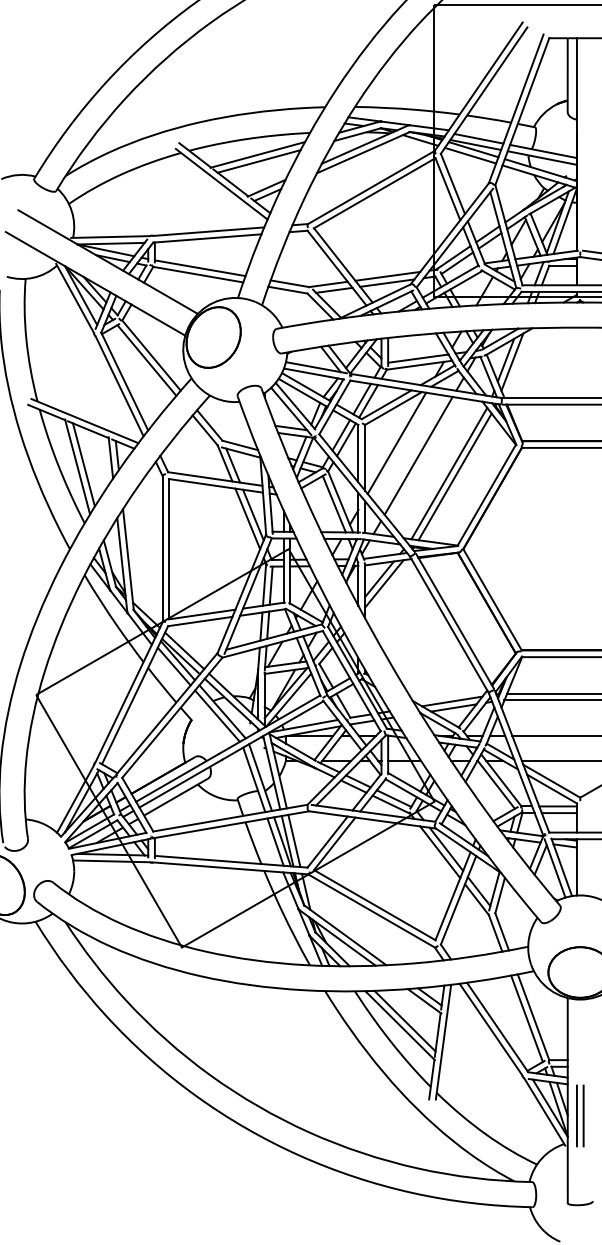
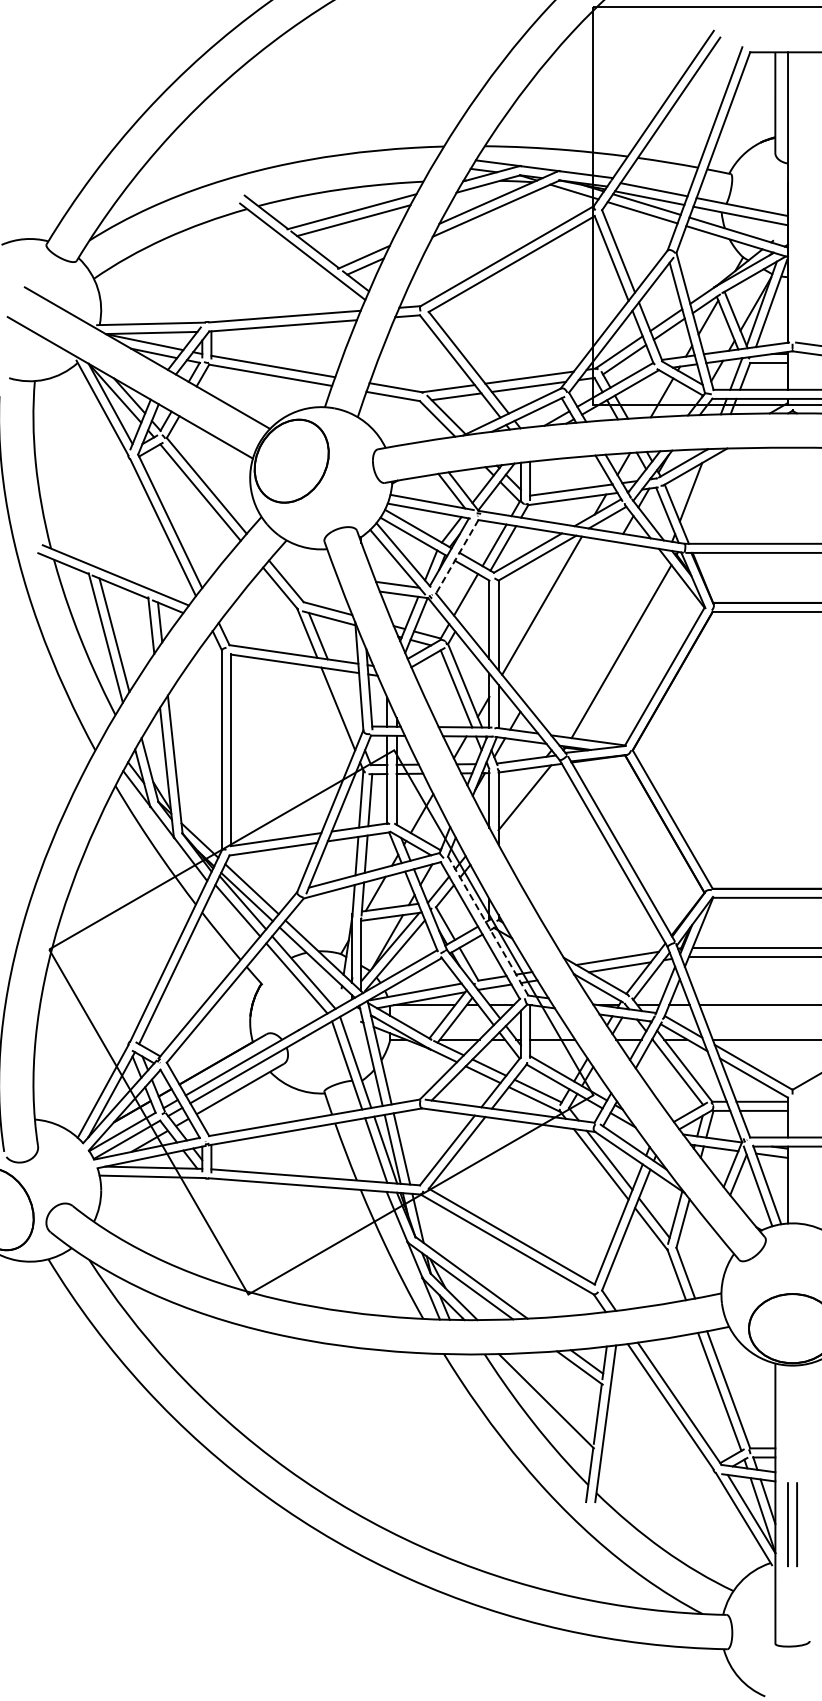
line: (512, 361) -> (699, 494), removed
line: (335, 407) -> (457, 556), solid -> dashed
line: (346, 439) -> (472, 600), removed
line: (418, 455) -> (571, 622), removed
line: (449, 473) -> (613, 646), removed
line: (253, 514) -> (345, 703), removed
line: (379, 579) -> (518, 791), removed
line: (356, 677) -> (487, 925), solid -> dashed
line: (404, 1020) -> (552, 1394), removed

